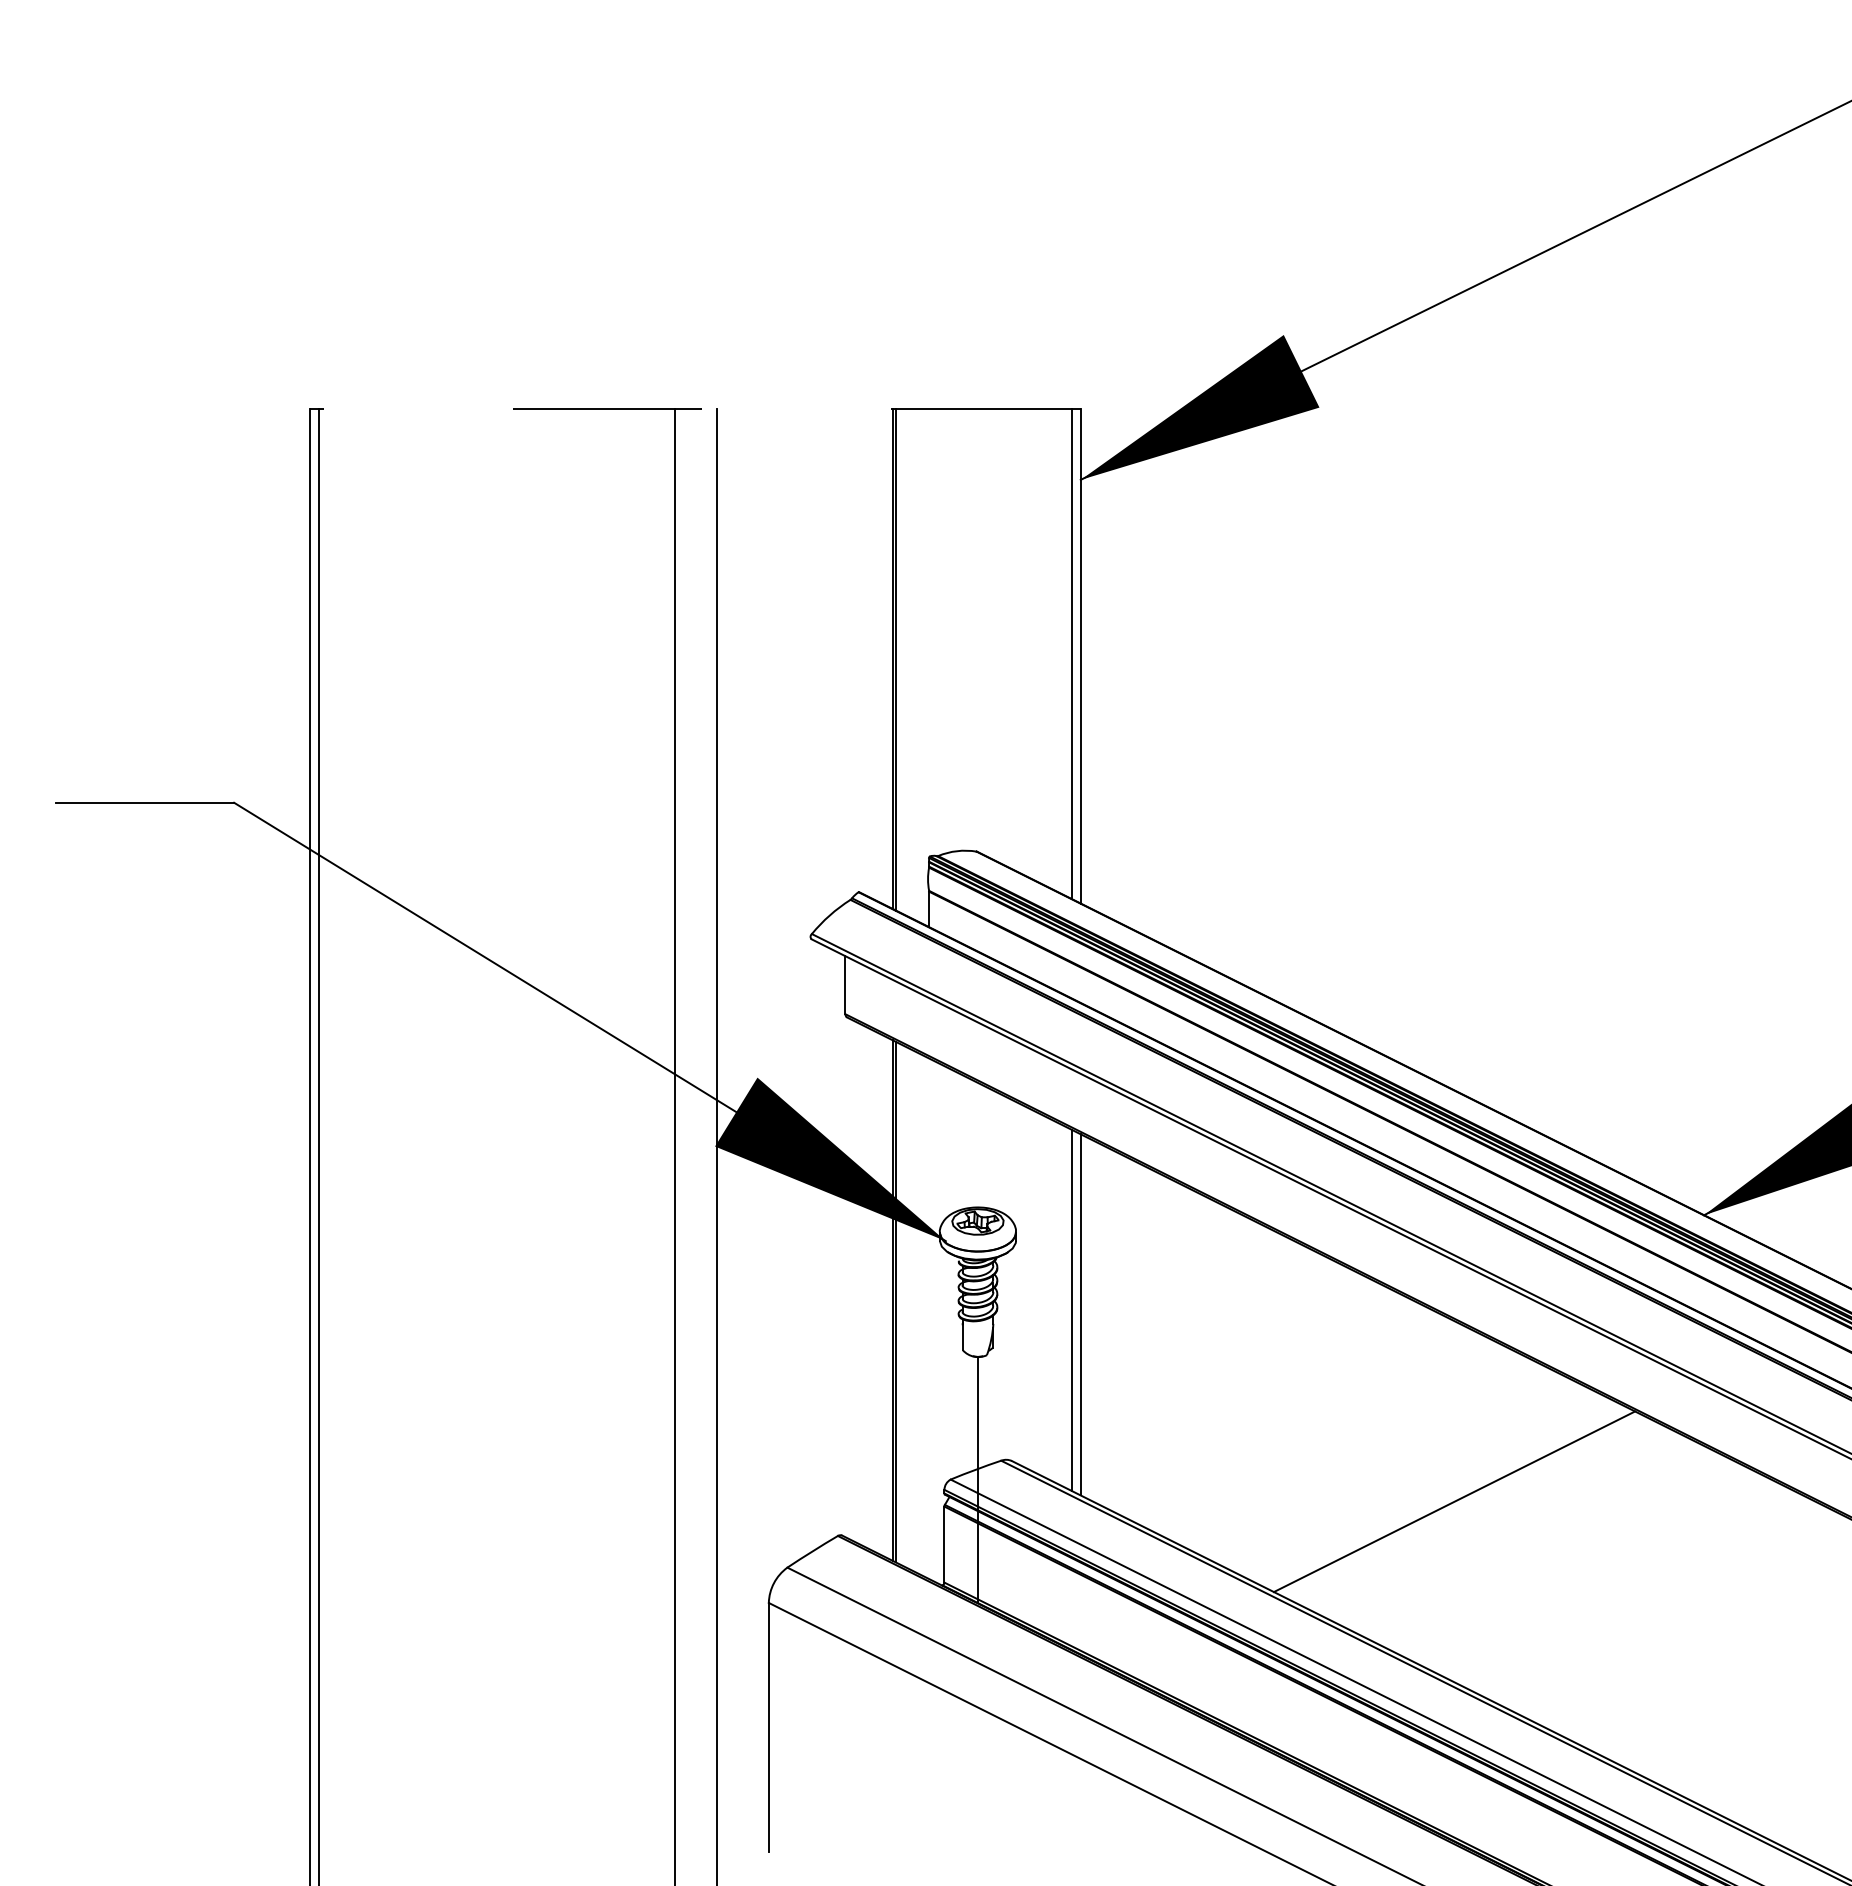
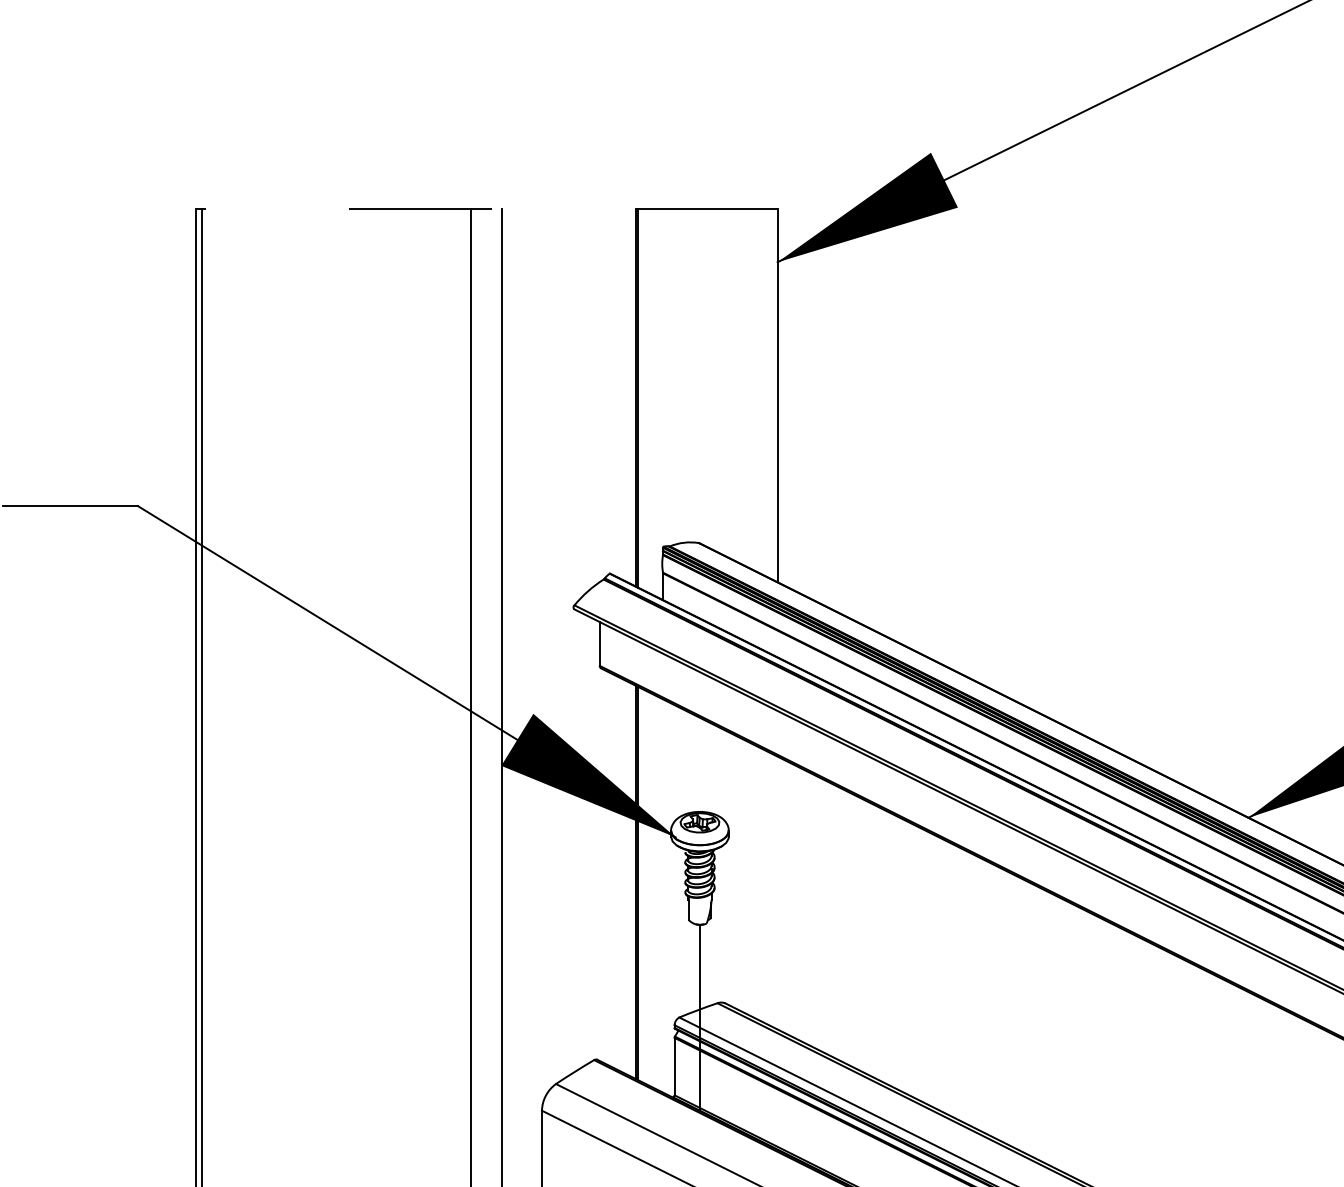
line: (1072, 654) -> (771, 394), removed
line: (1072, 1310) -> (771, 889), removed
line: (1080, 1314) -> (777, 892), removed
line: (1454, 1501) -> (1059, 1034), removed

